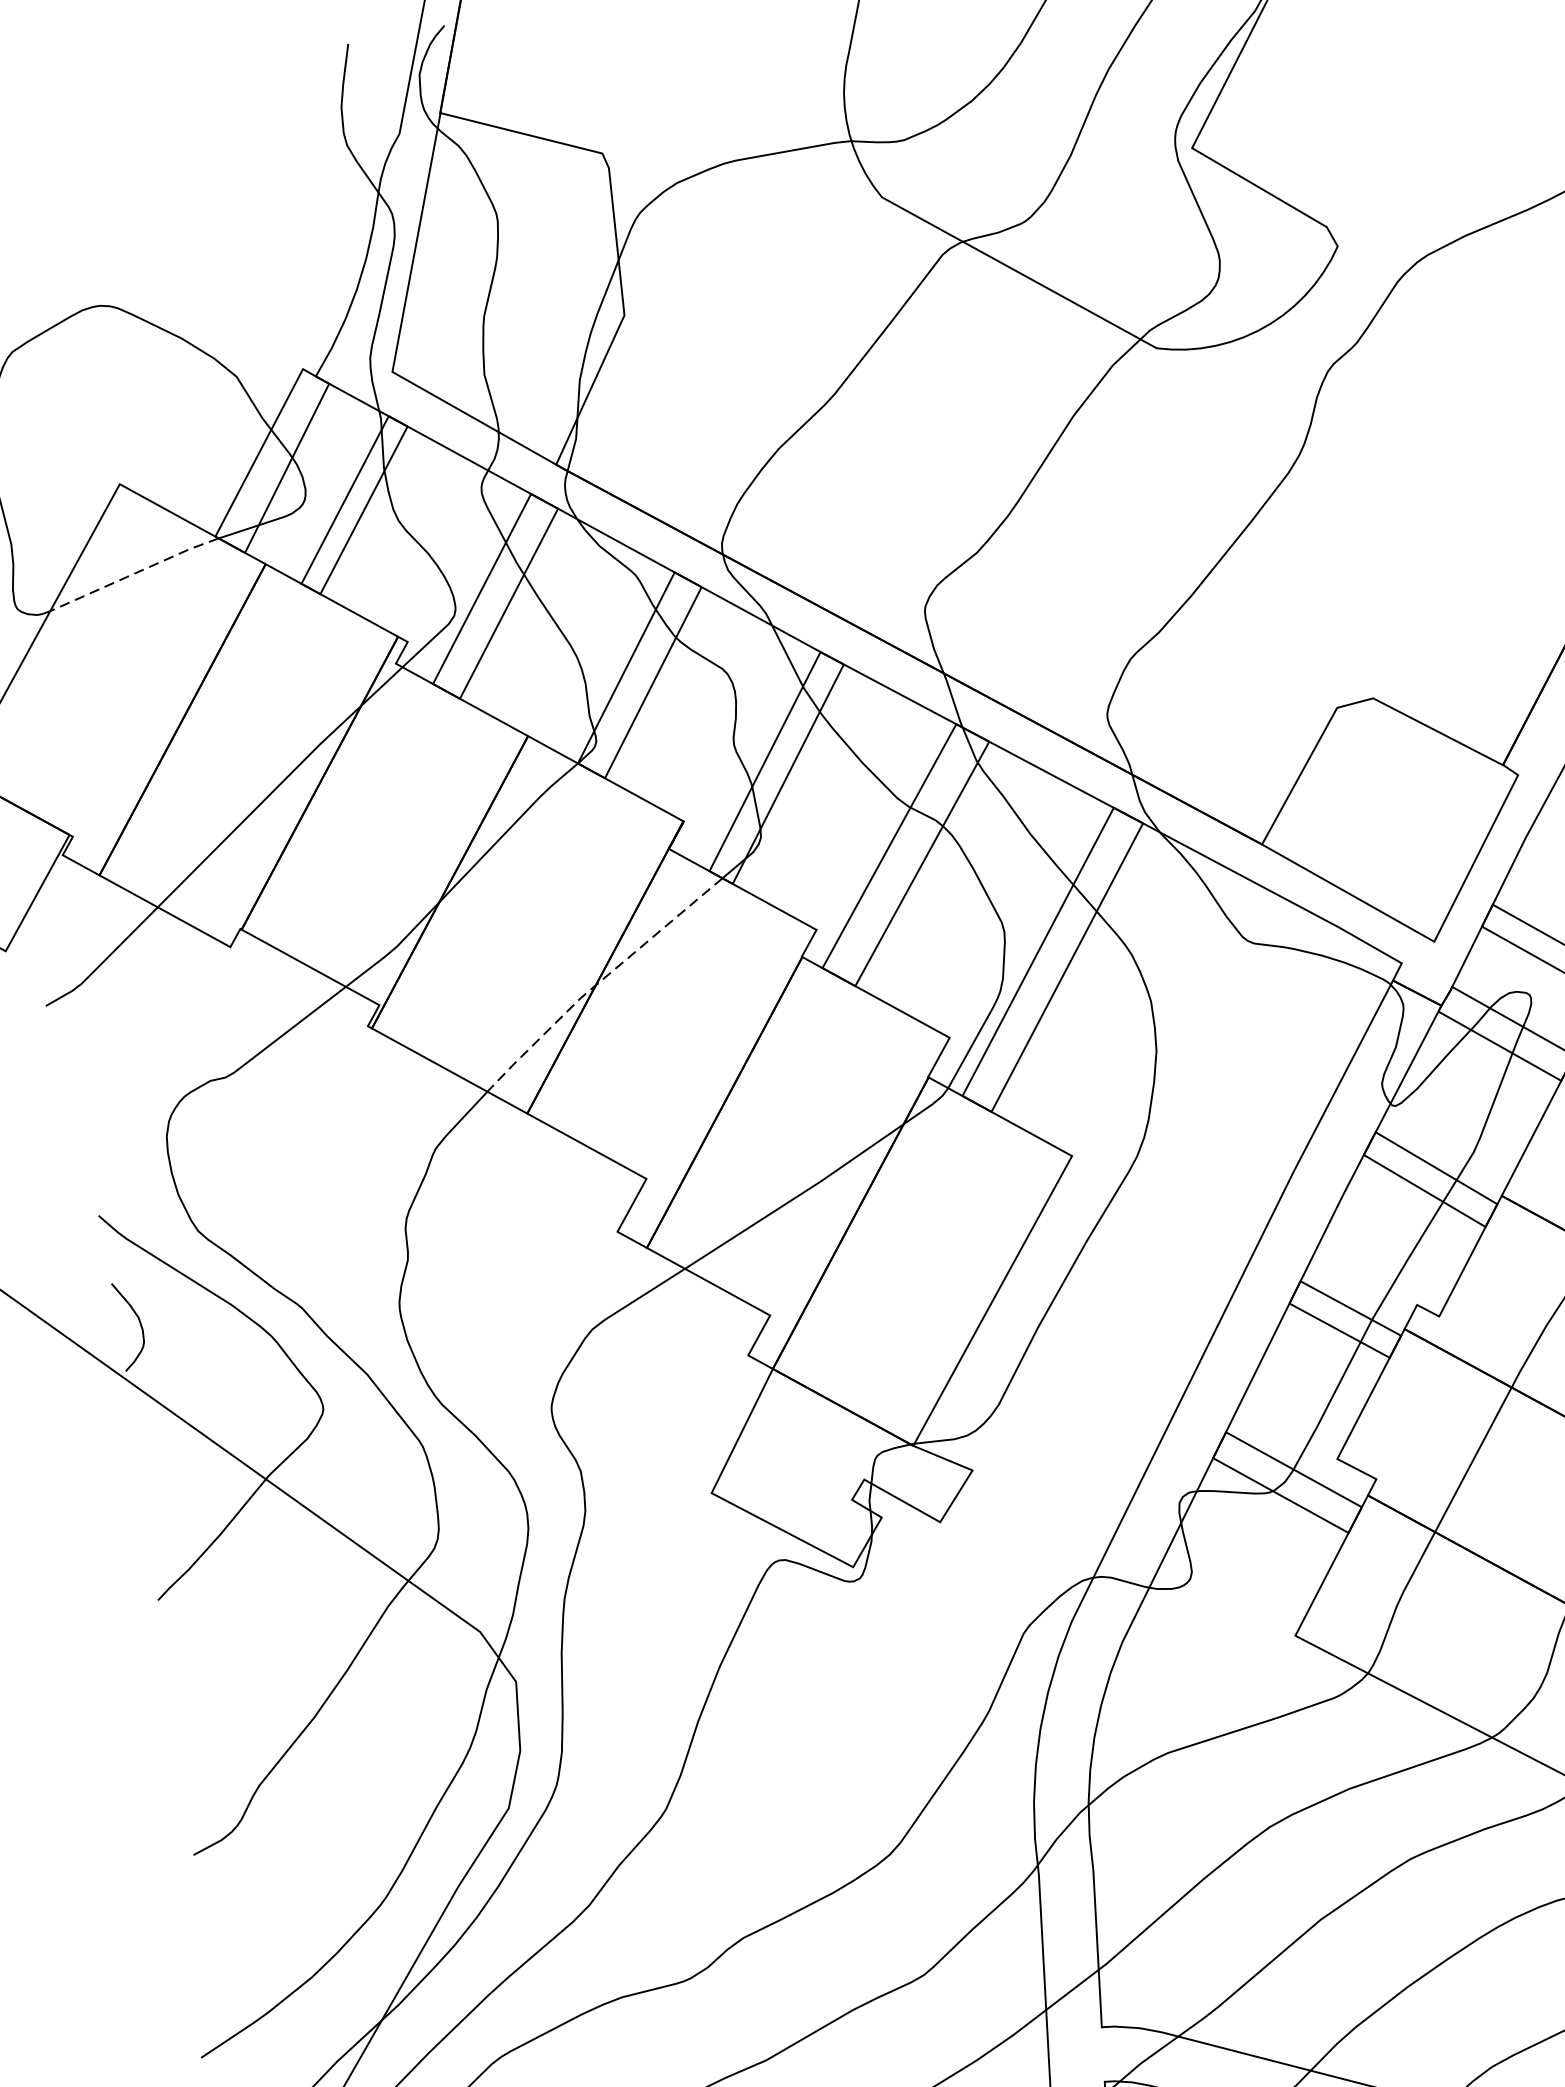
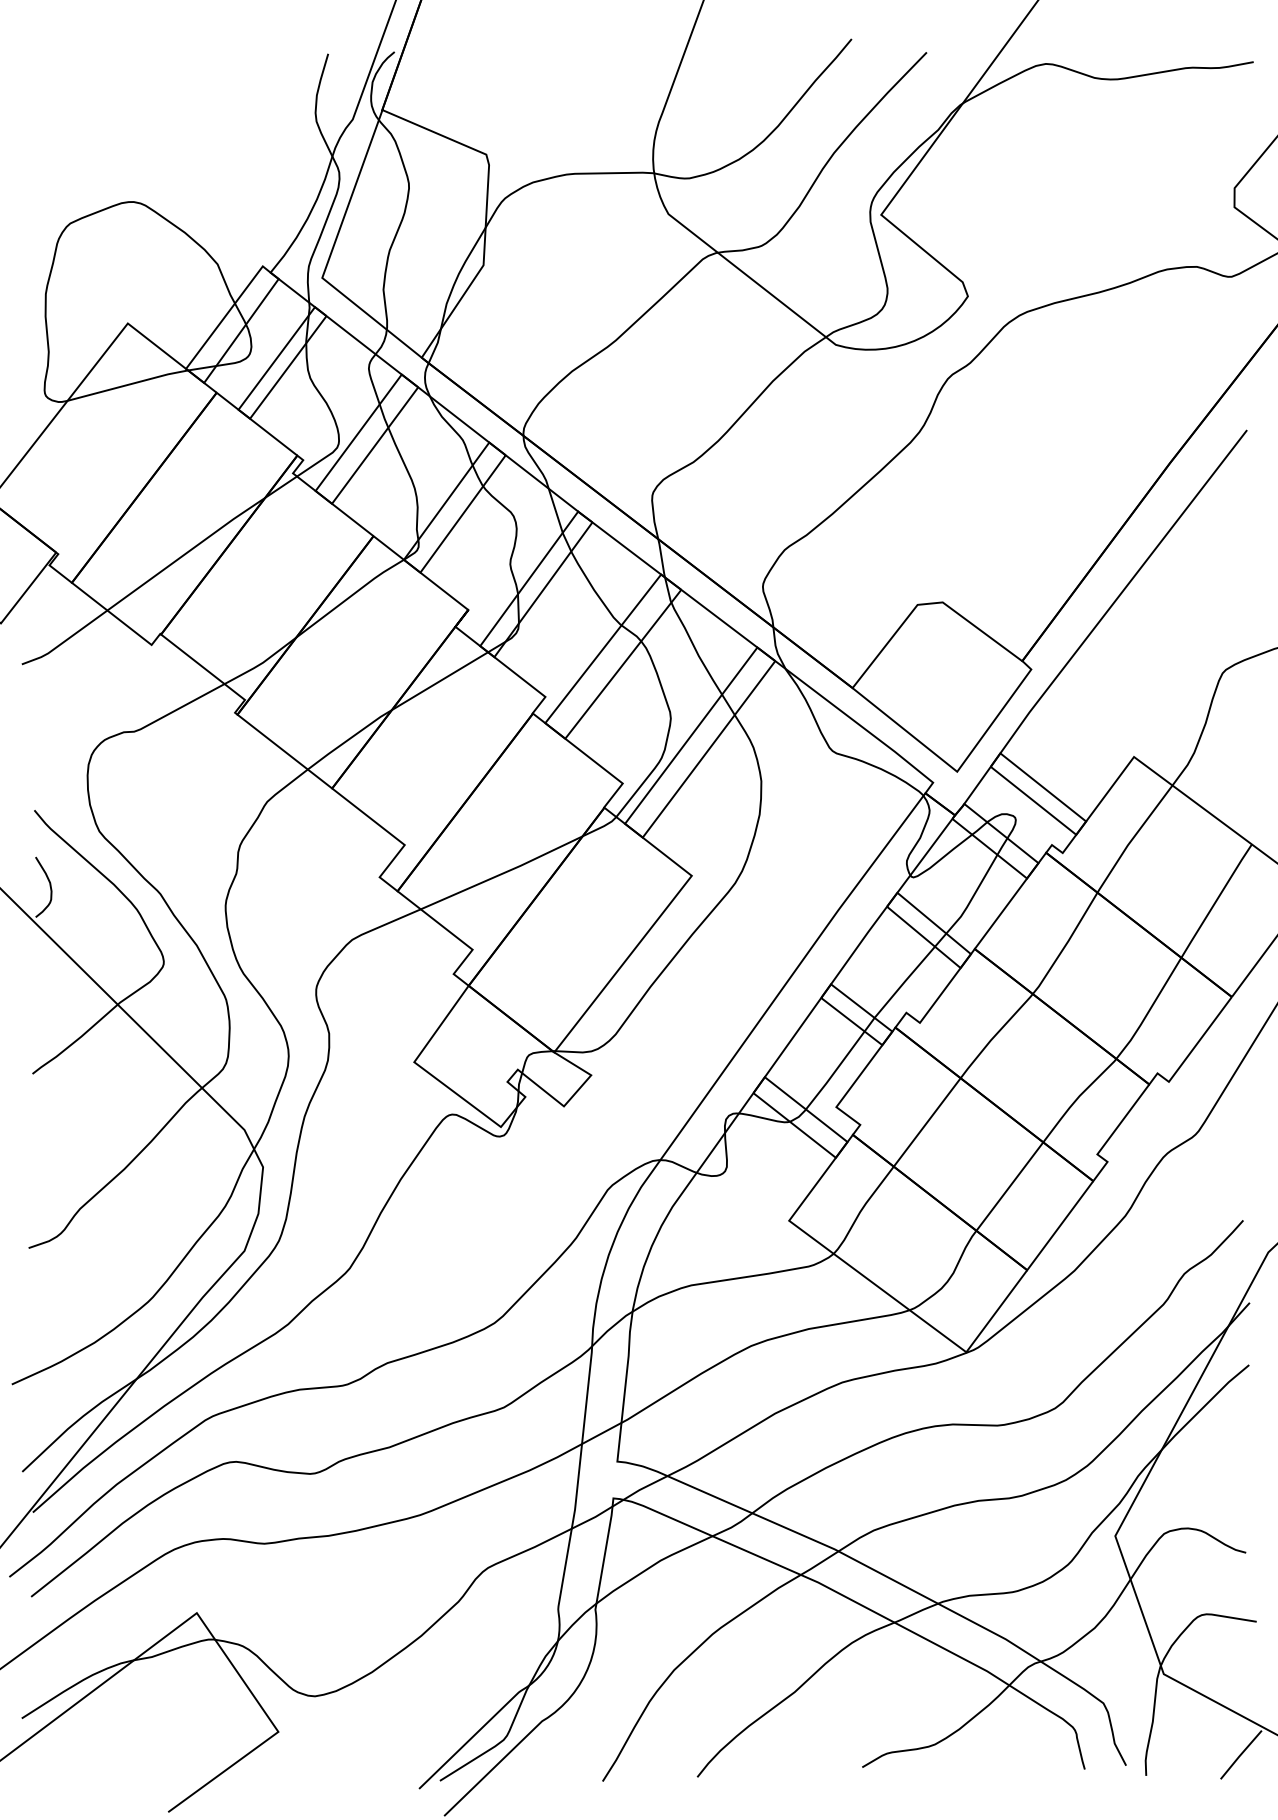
line: (135, 572) -> (128, 384), dashed -> solid
line: (599, 982) -> (394, 708), dashed -> solid

